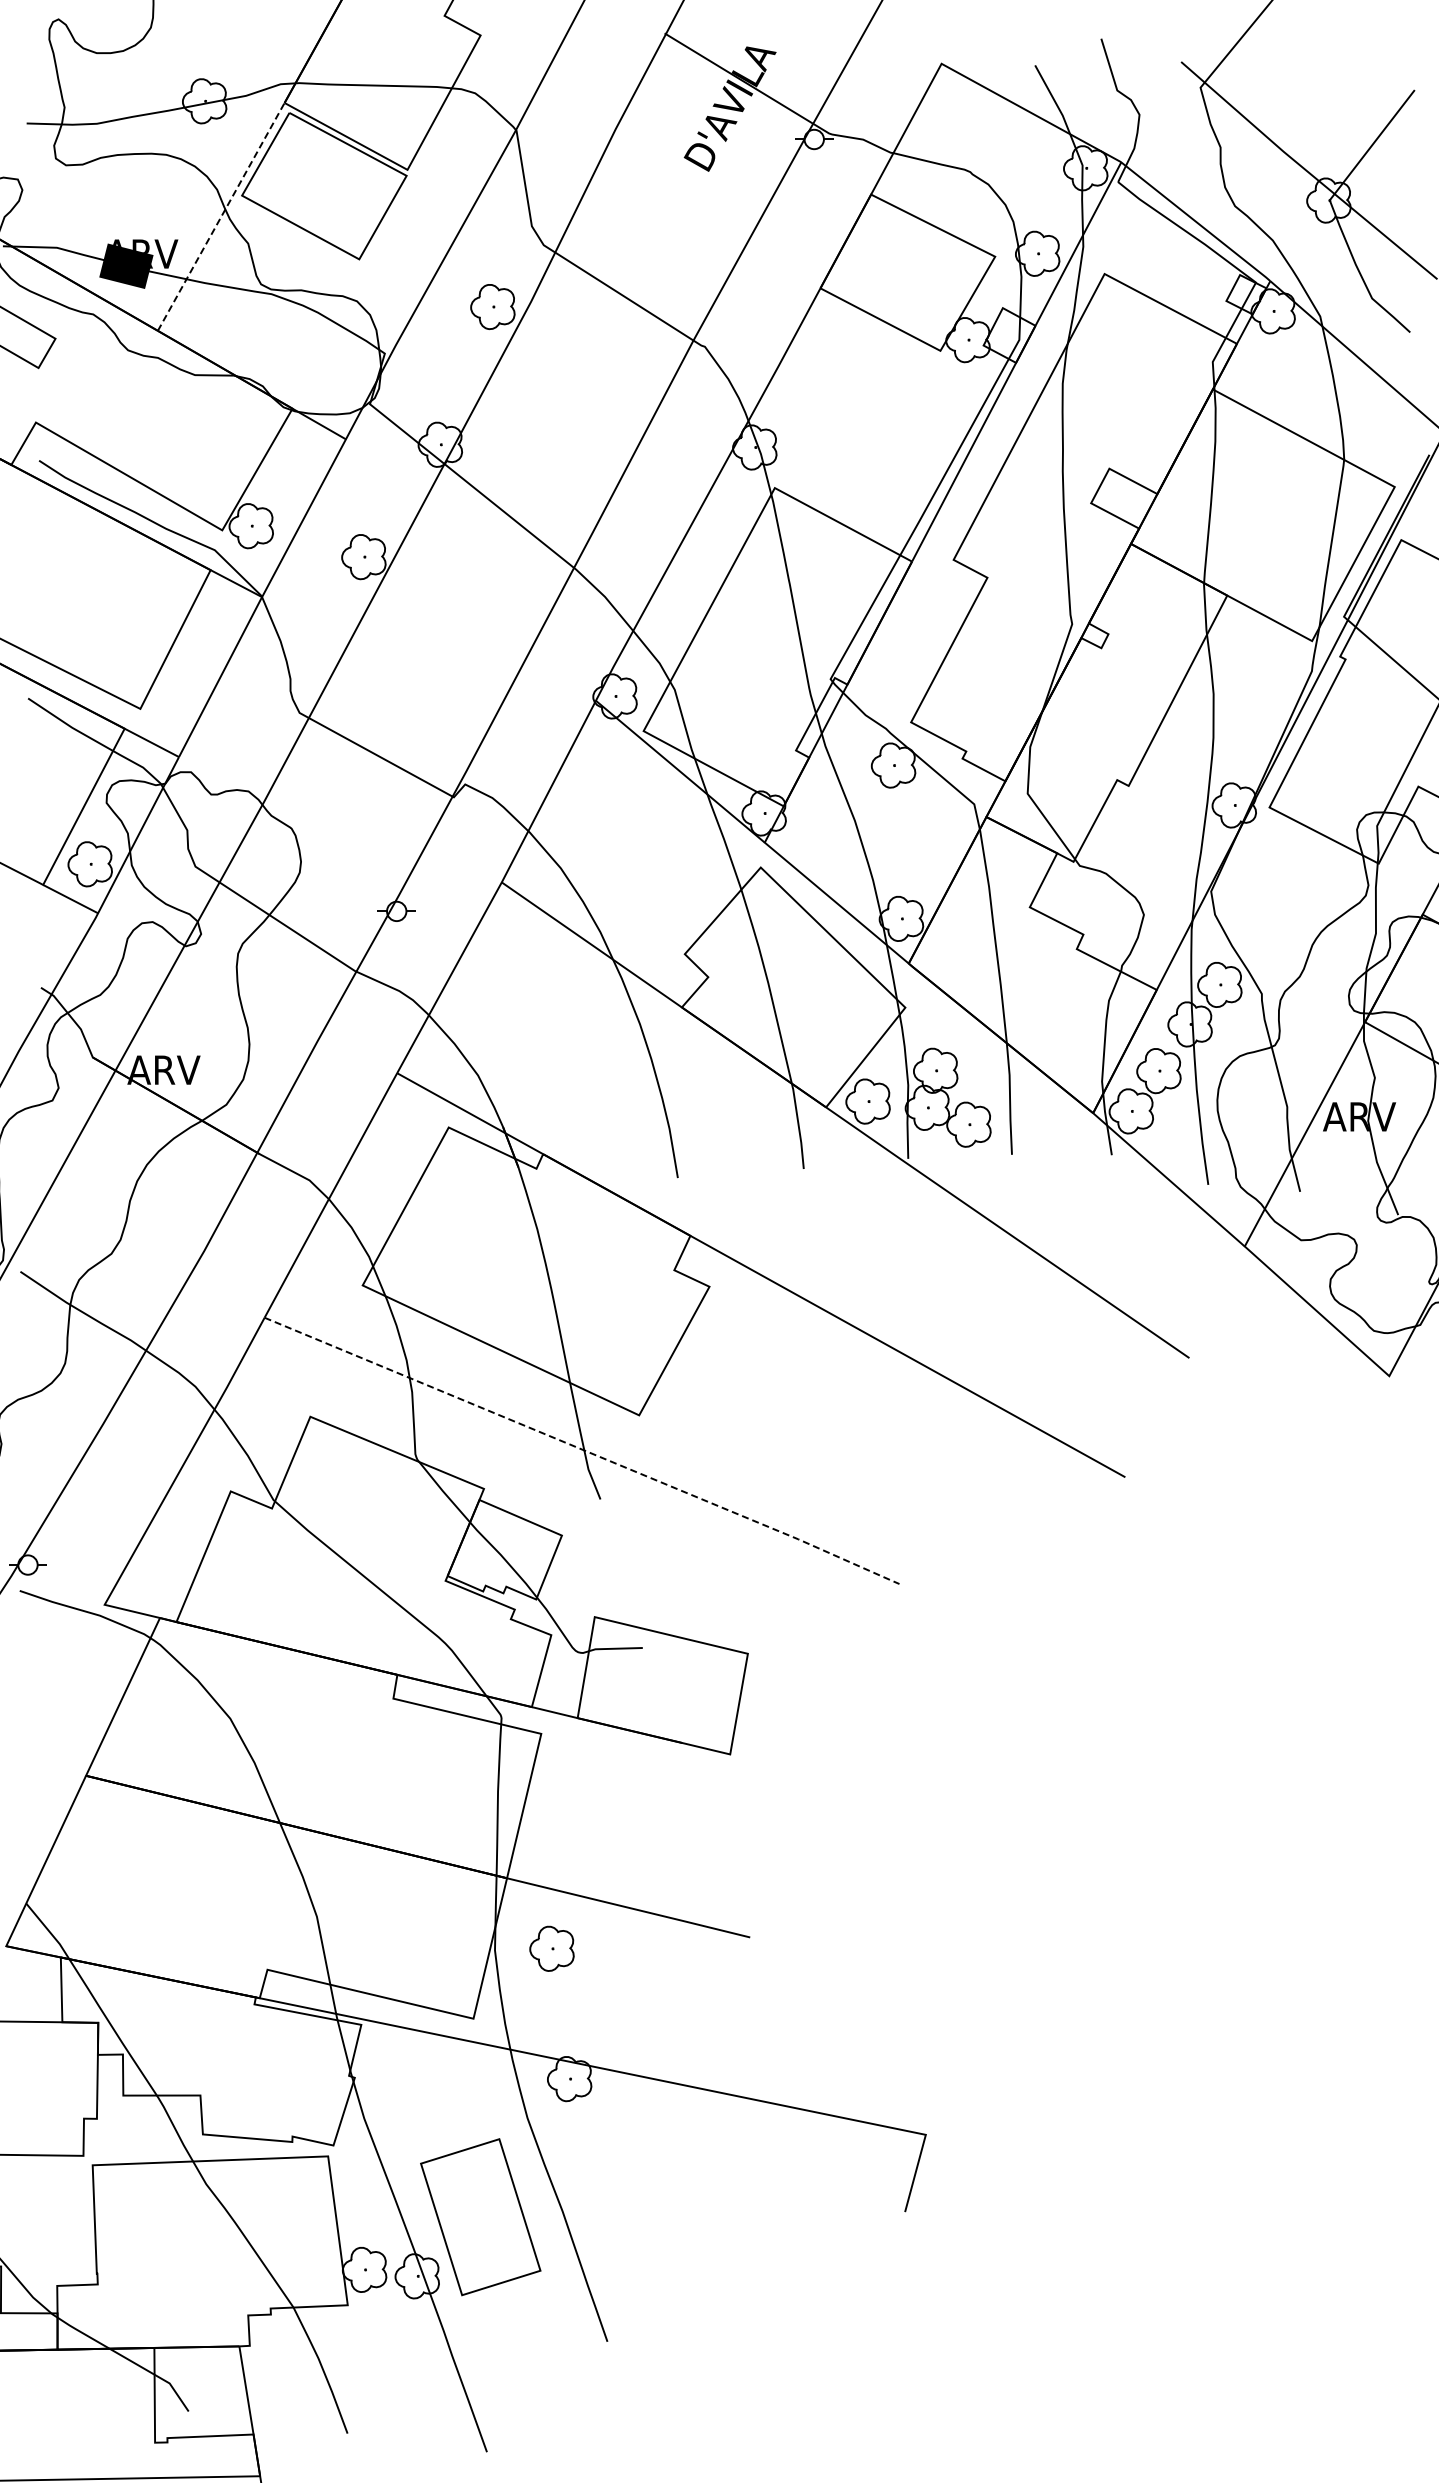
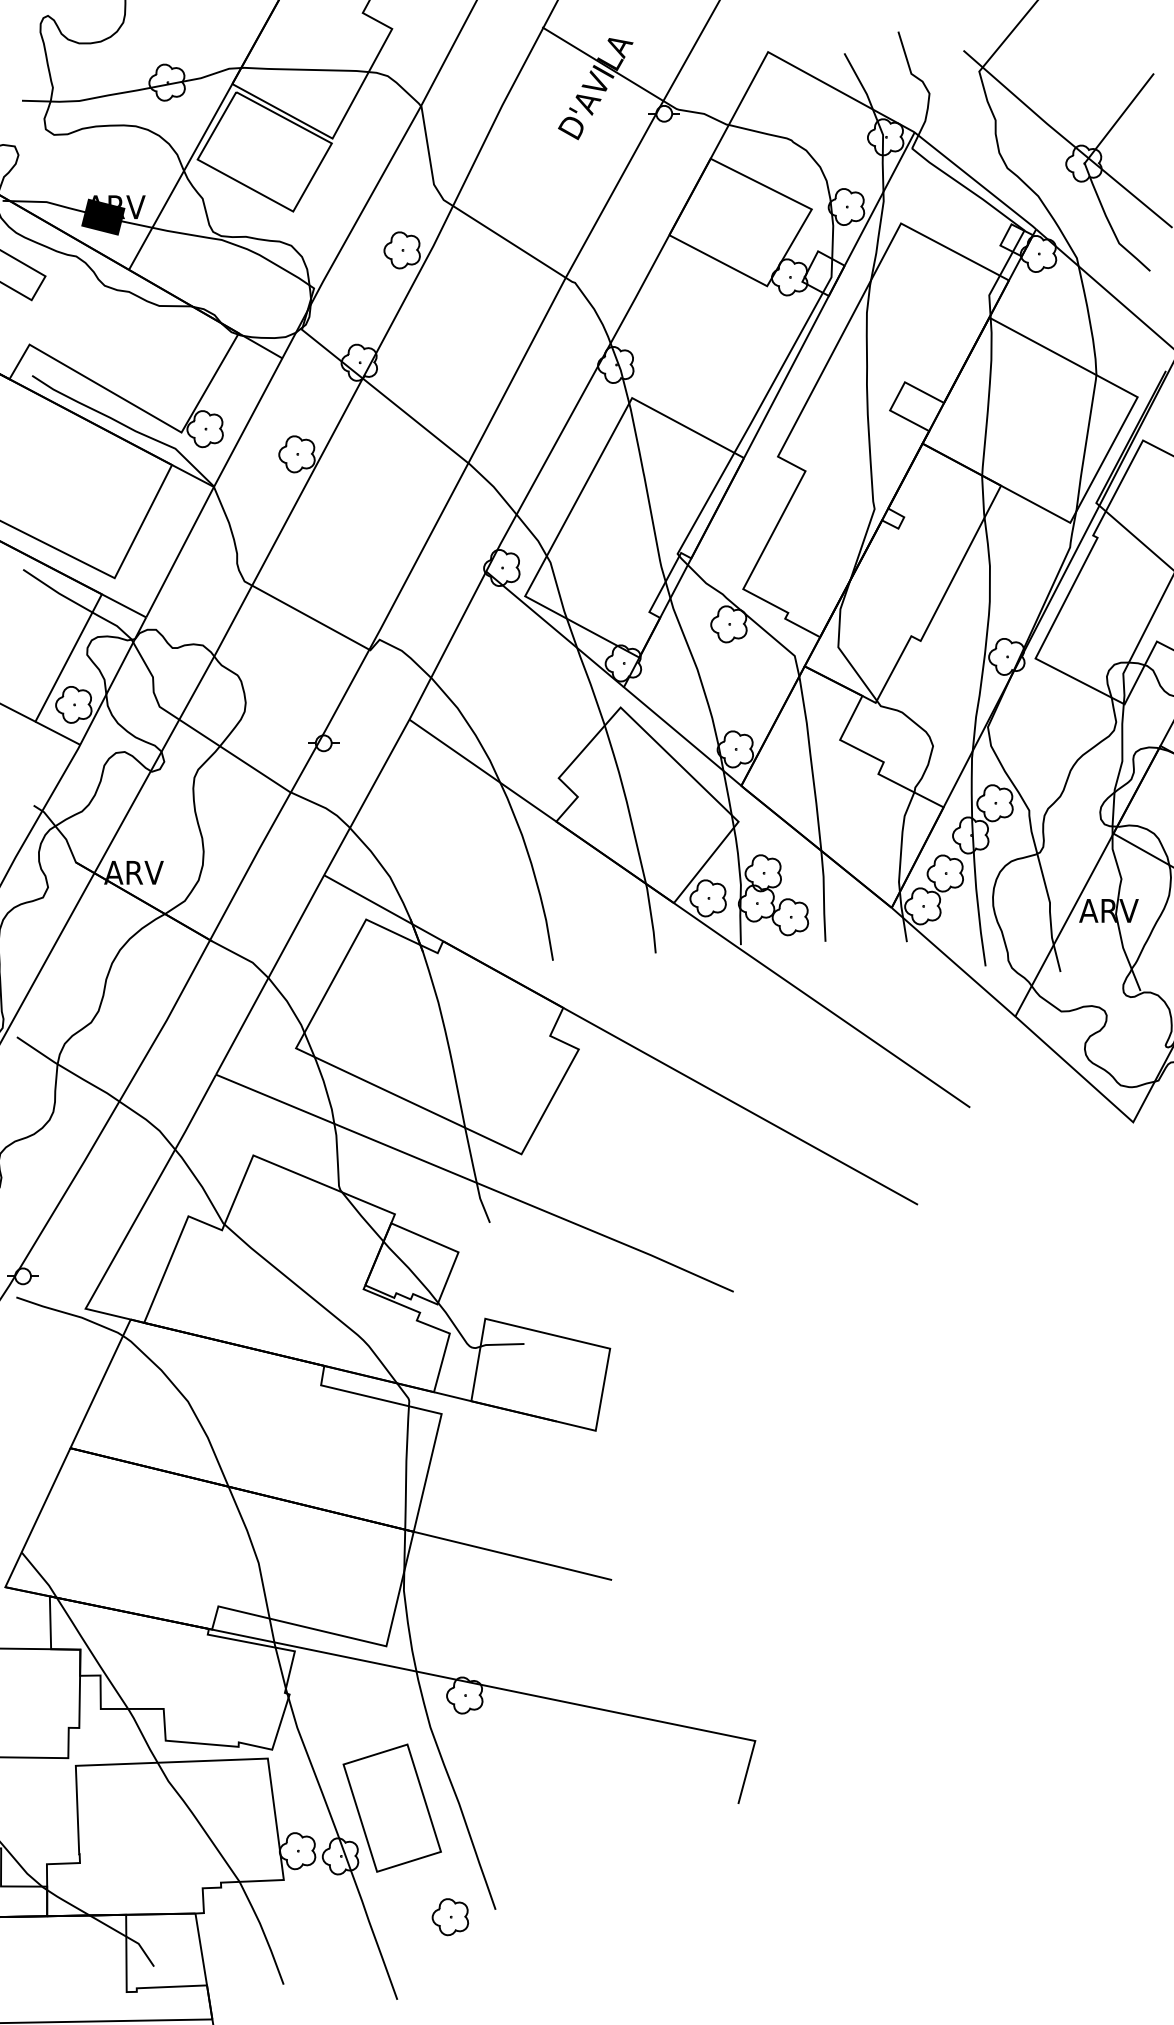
line: (221, 216) -> (180, 176), dashed -> solid
line: (584, 1450) -> (476, 1182), dashed -> solid
part: (551, 1948) -> (449, 1916), moved

